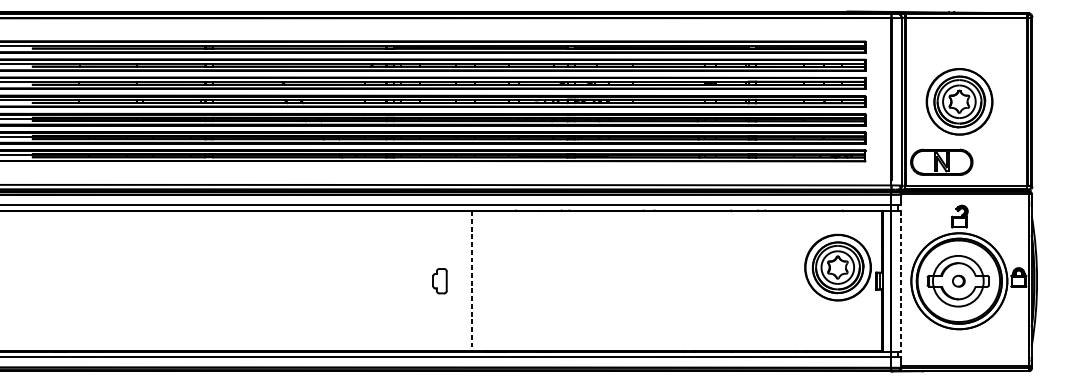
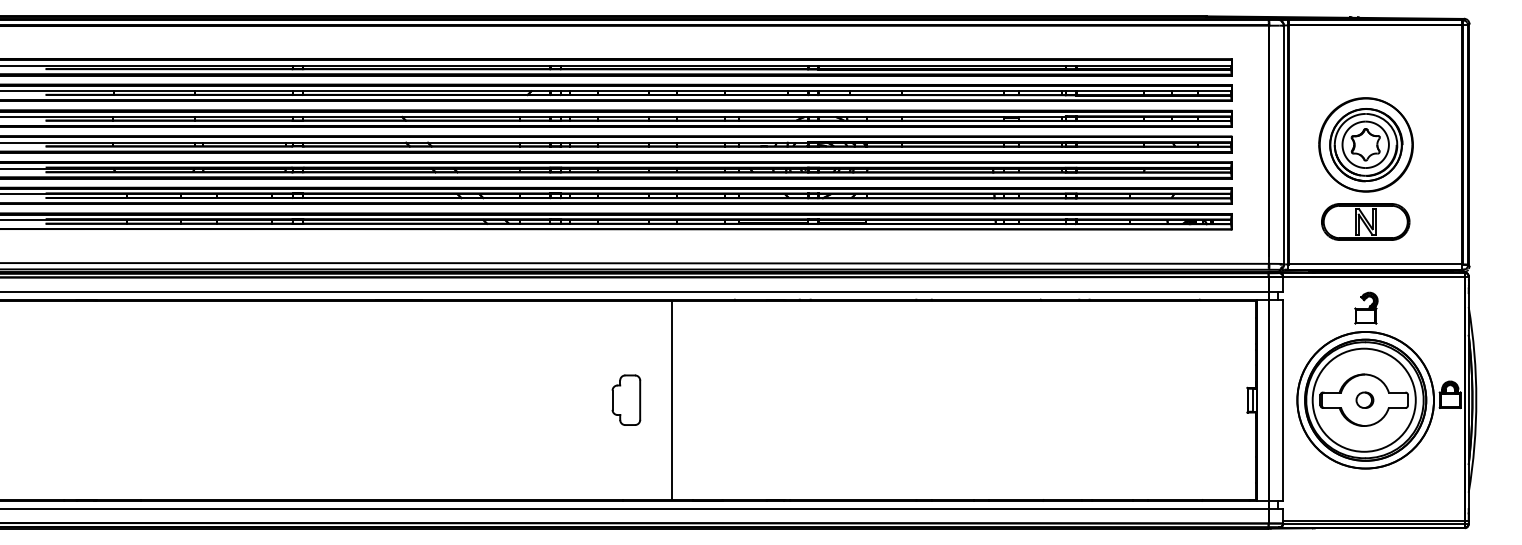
part: (941, 161) -> (1365, 221), moved
part: (837, 267) -> (1192, 380), removed
part: (440, 280) -> (626, 399), size x1.43
circle: (957, 280) -> (1363, 399), size x1.43
line: (472, 281) -> (672, 400), dashed -> solid
line: (901, 281) -> (1283, 400), dashed -> solid

